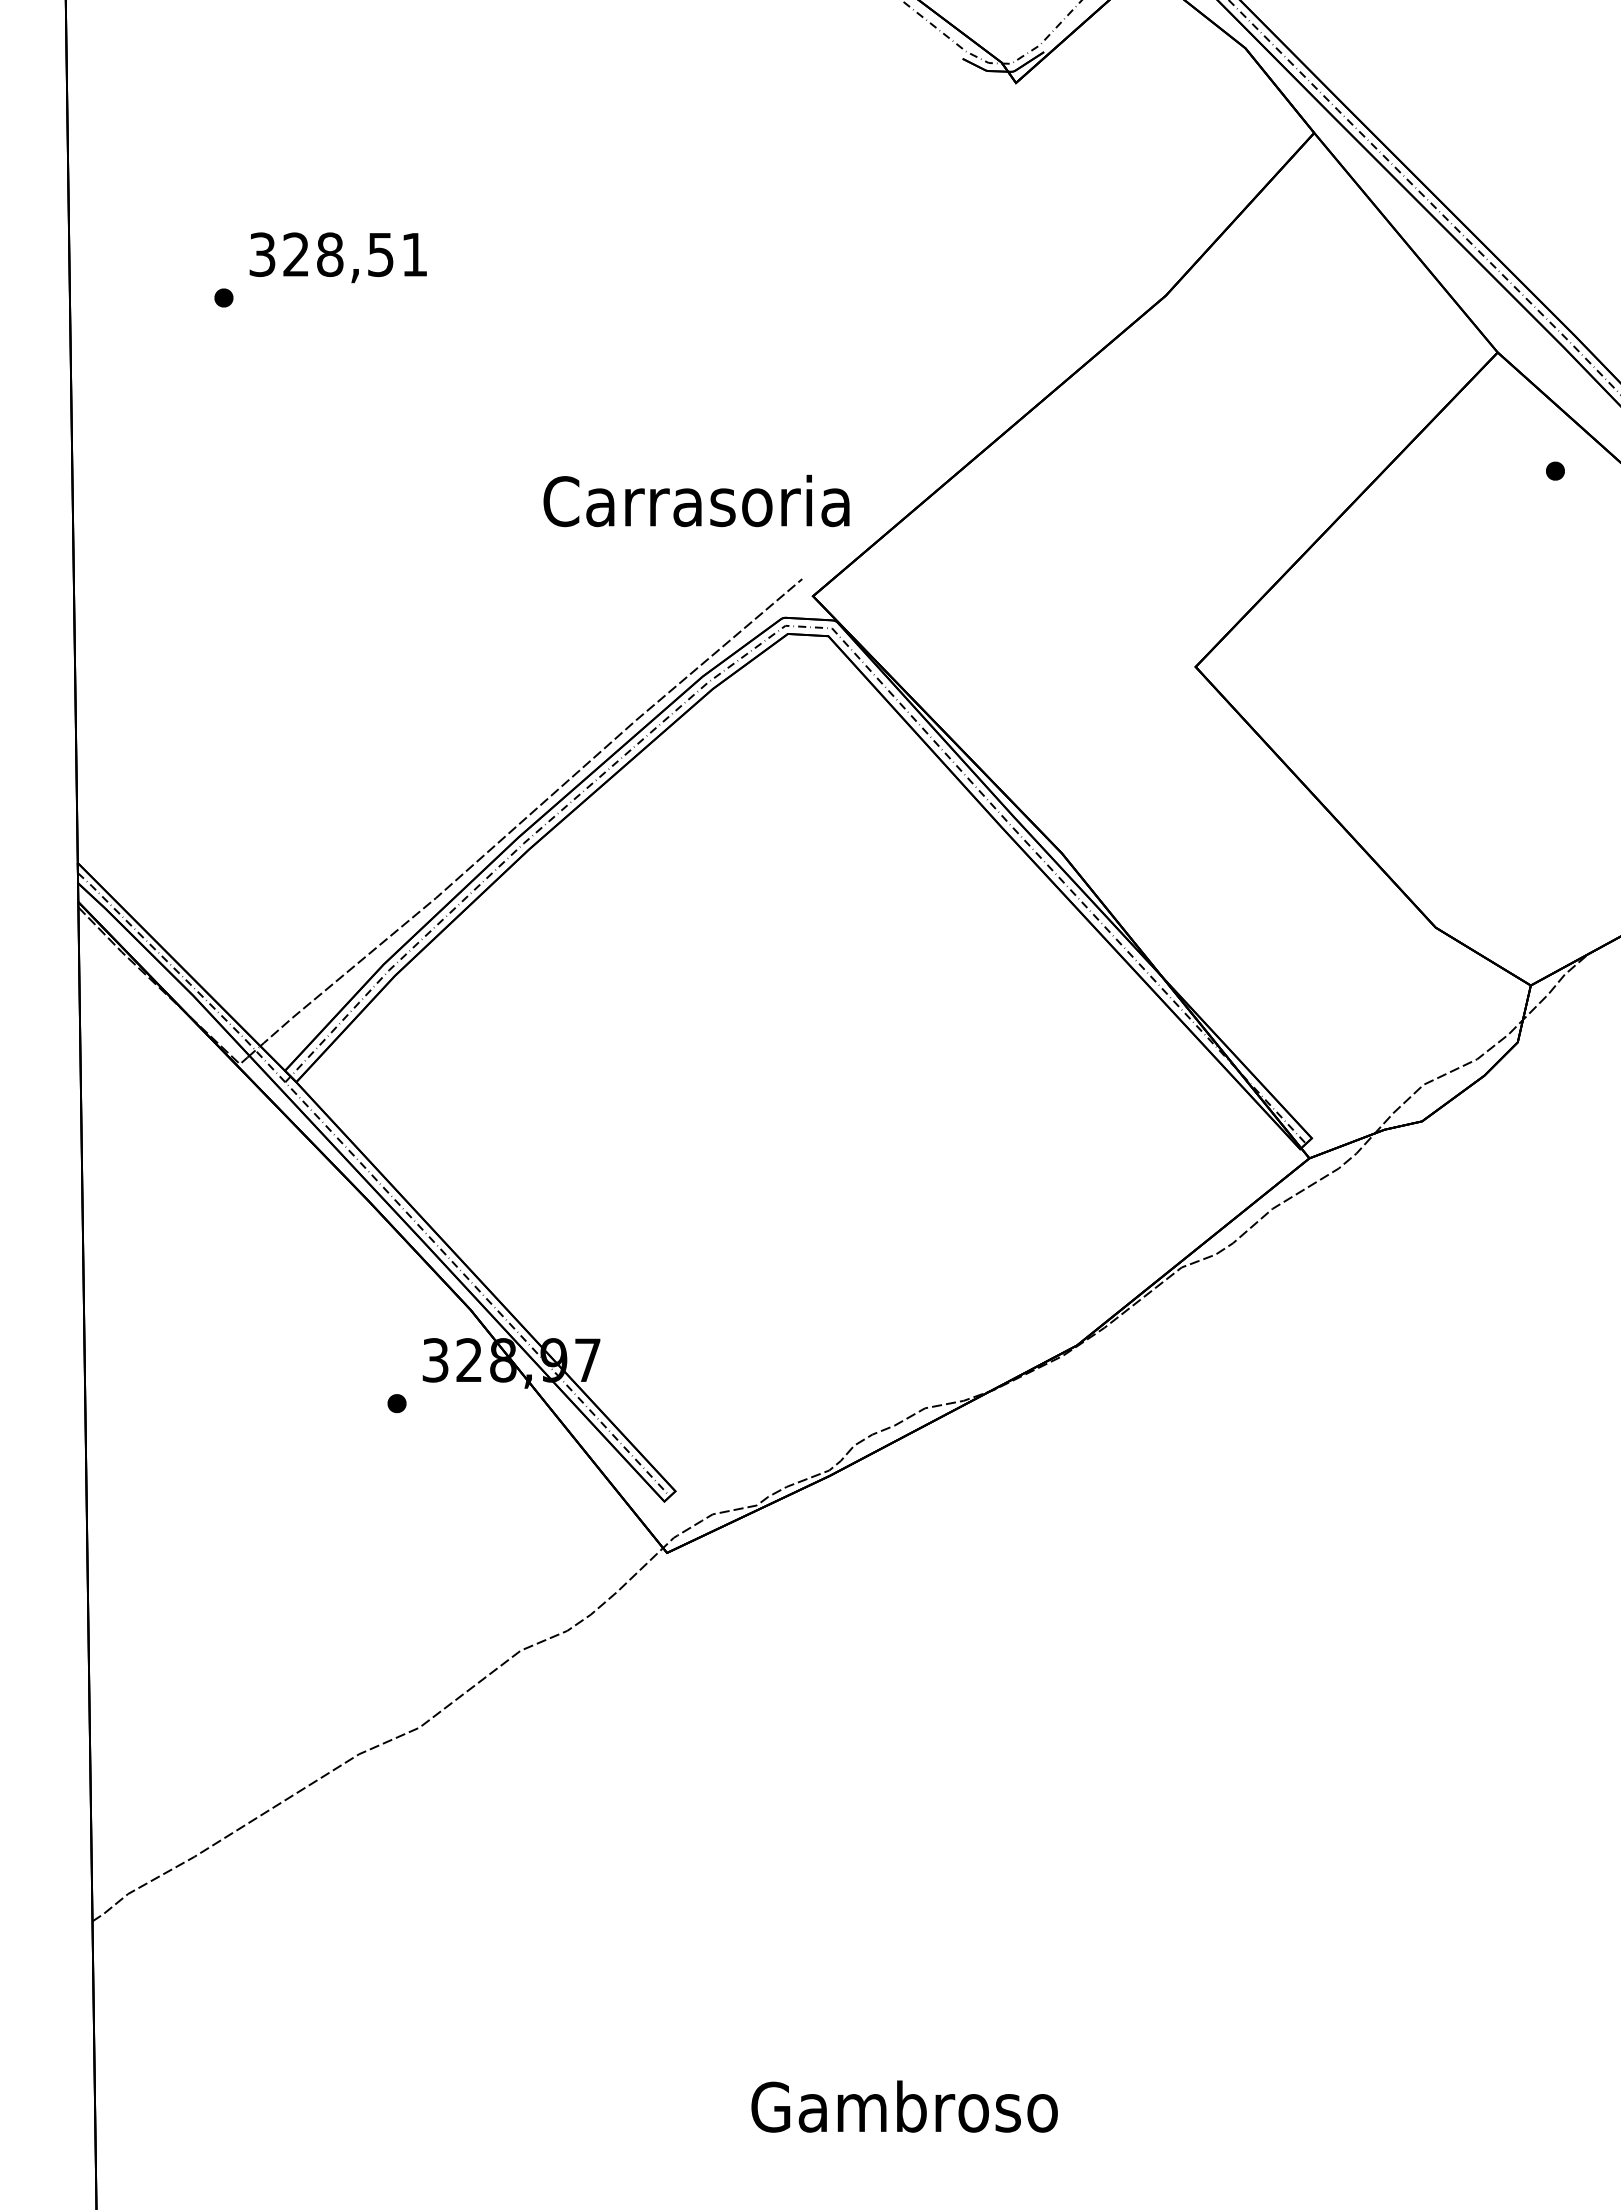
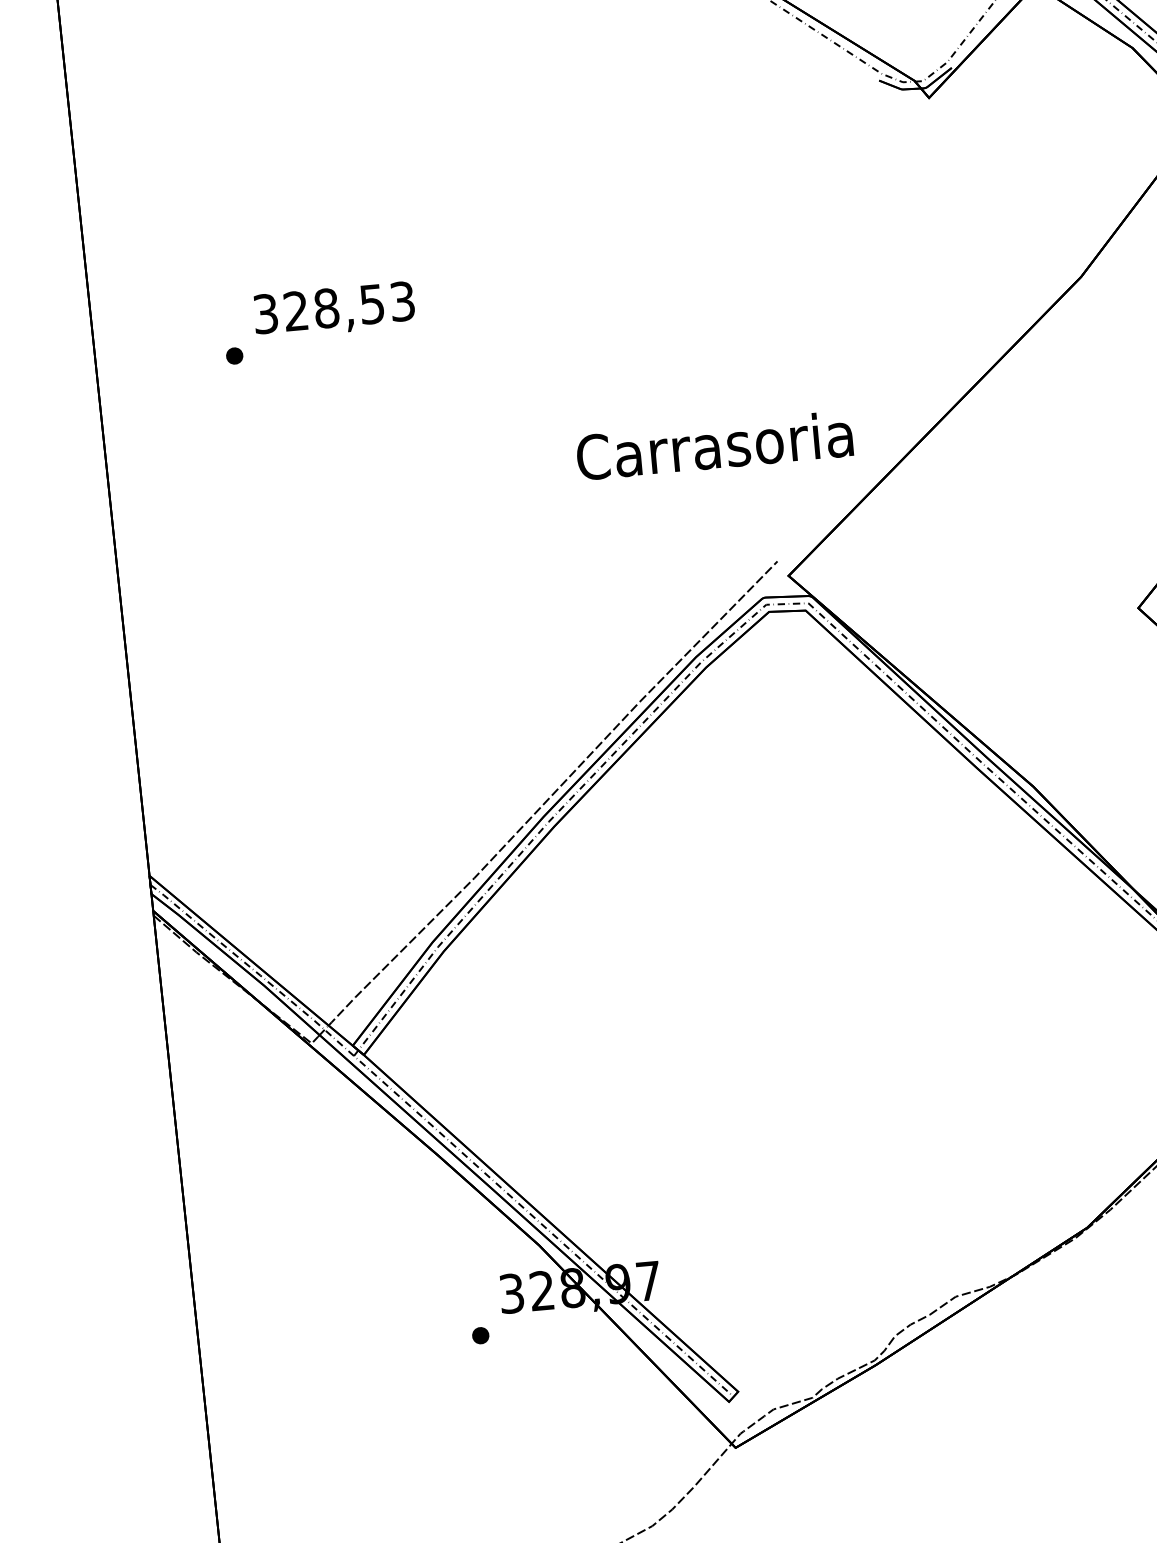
text: (414, 254) -> (402, 301), 328,51 -> 328,53
text: (696, 500) -> (714, 445), moved

